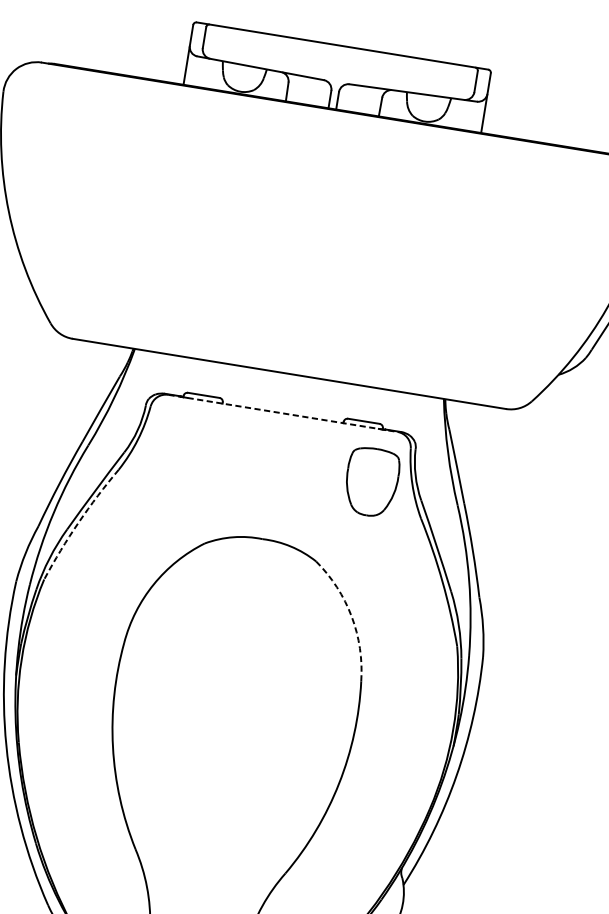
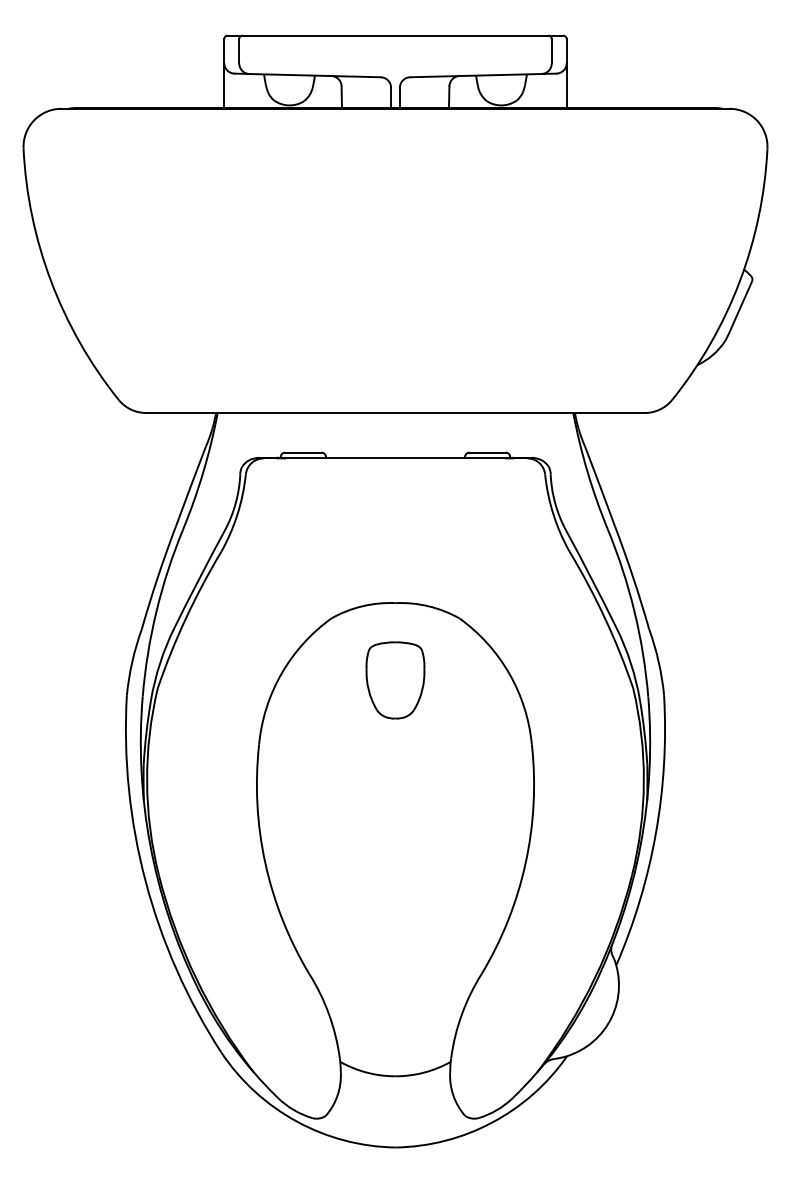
line: (283, 413) -> (395, 458), dashed -> solid
part: (371, 482) -> (395, 680), moved
arc: (78, 523) -> (186, 618), dashed -> solid
arc: (351, 616) -> (509, 673), dashed -> solid

